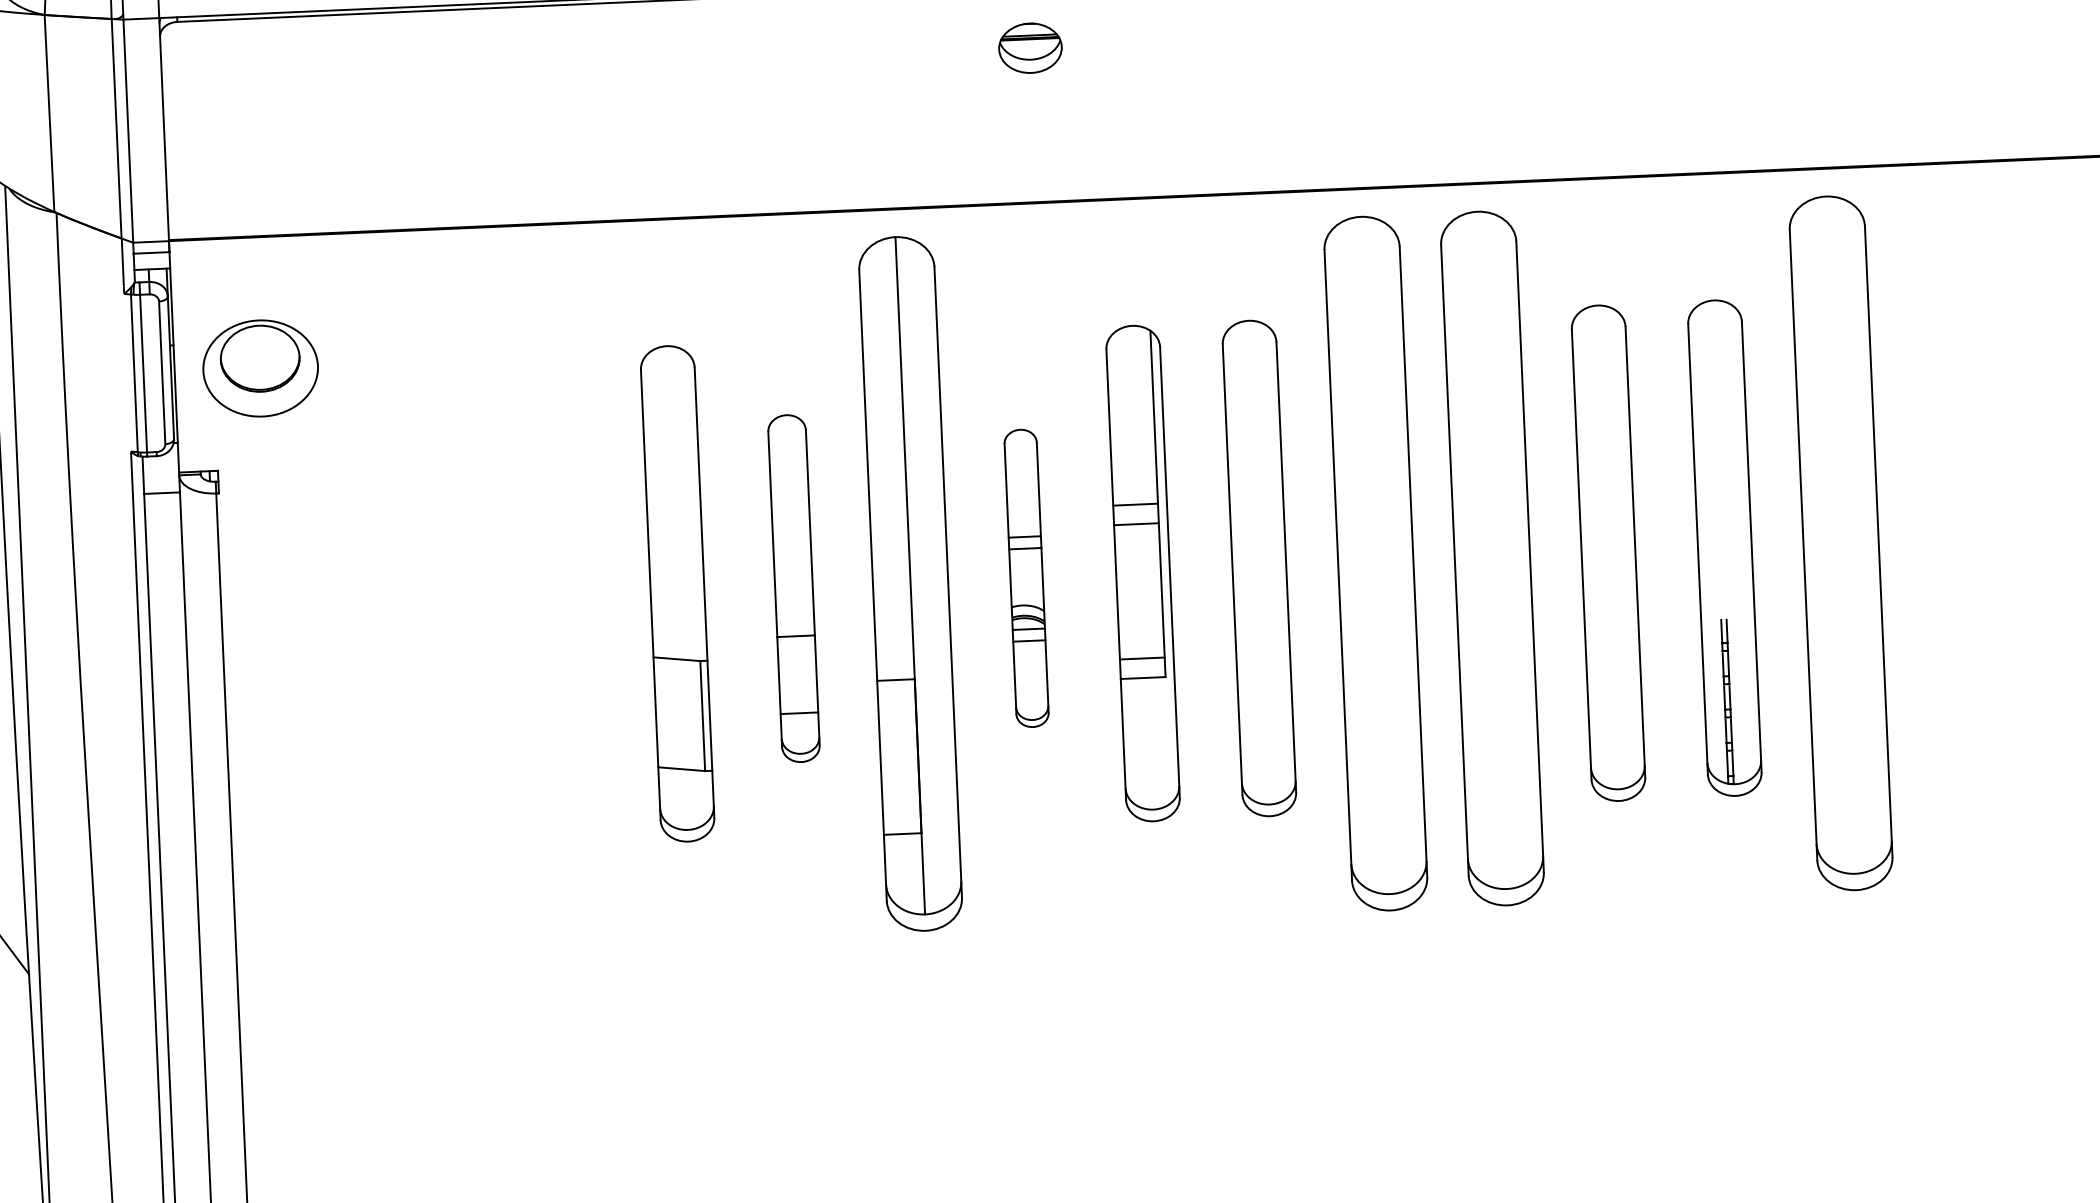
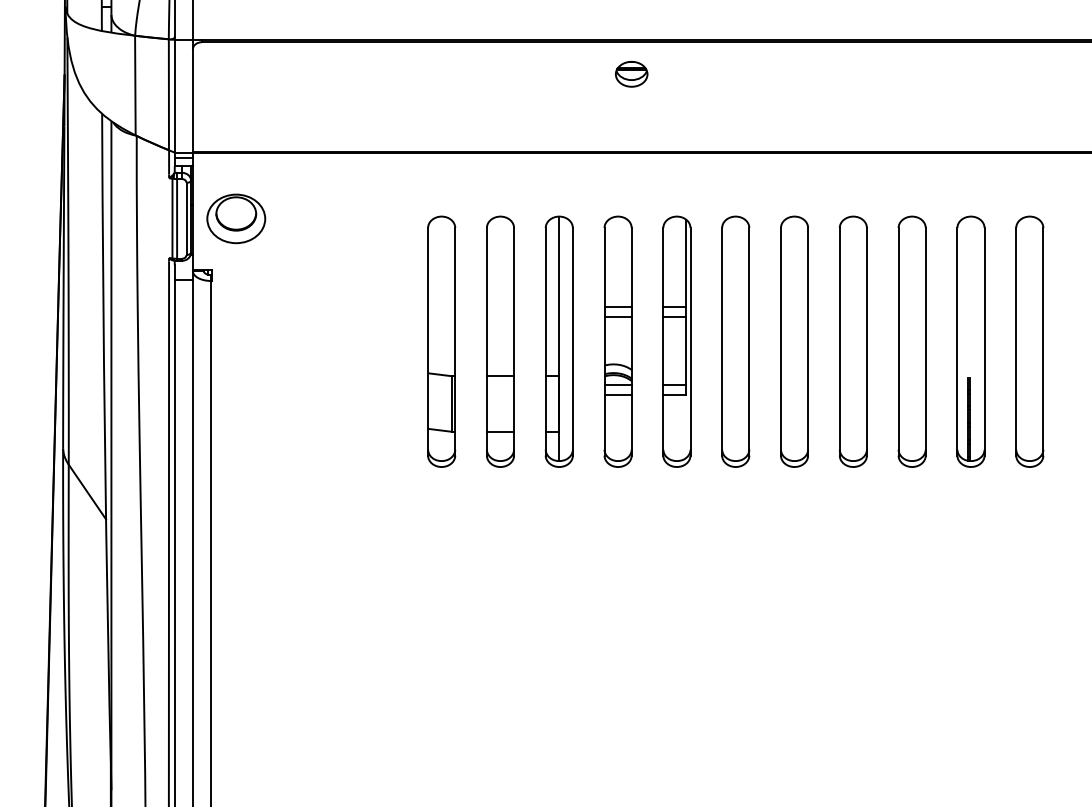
part: (1840, 542) -> (1029, 341), size x0.71
part: (1490, 557) -> (852, 341), size x0.71
part: (1375, 562) -> (794, 341), size x0.71
part: (1025, 578) -> (617, 341), size x1.67
part: (908, 583) -> (558, 341), size x0.71
part: (794, 588) -> (500, 341), size x1.43

